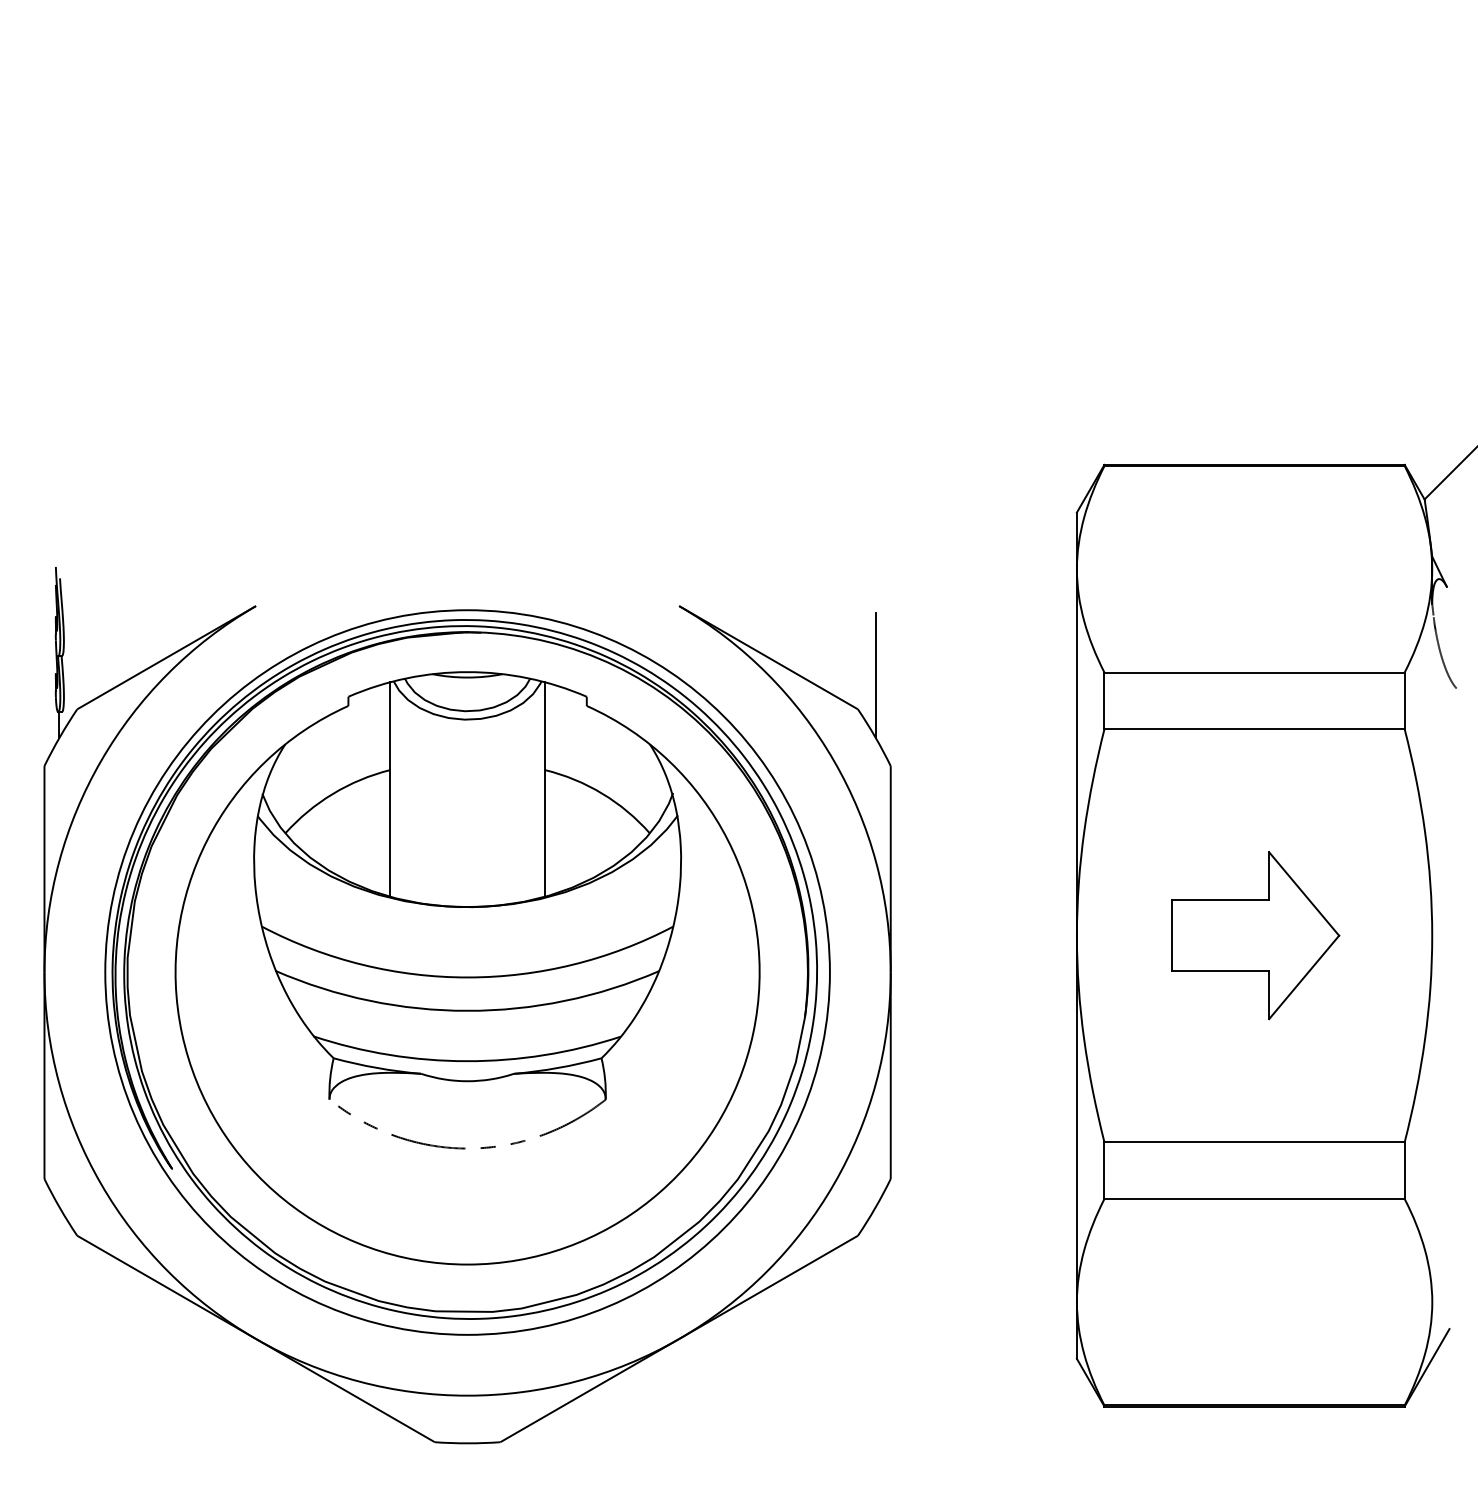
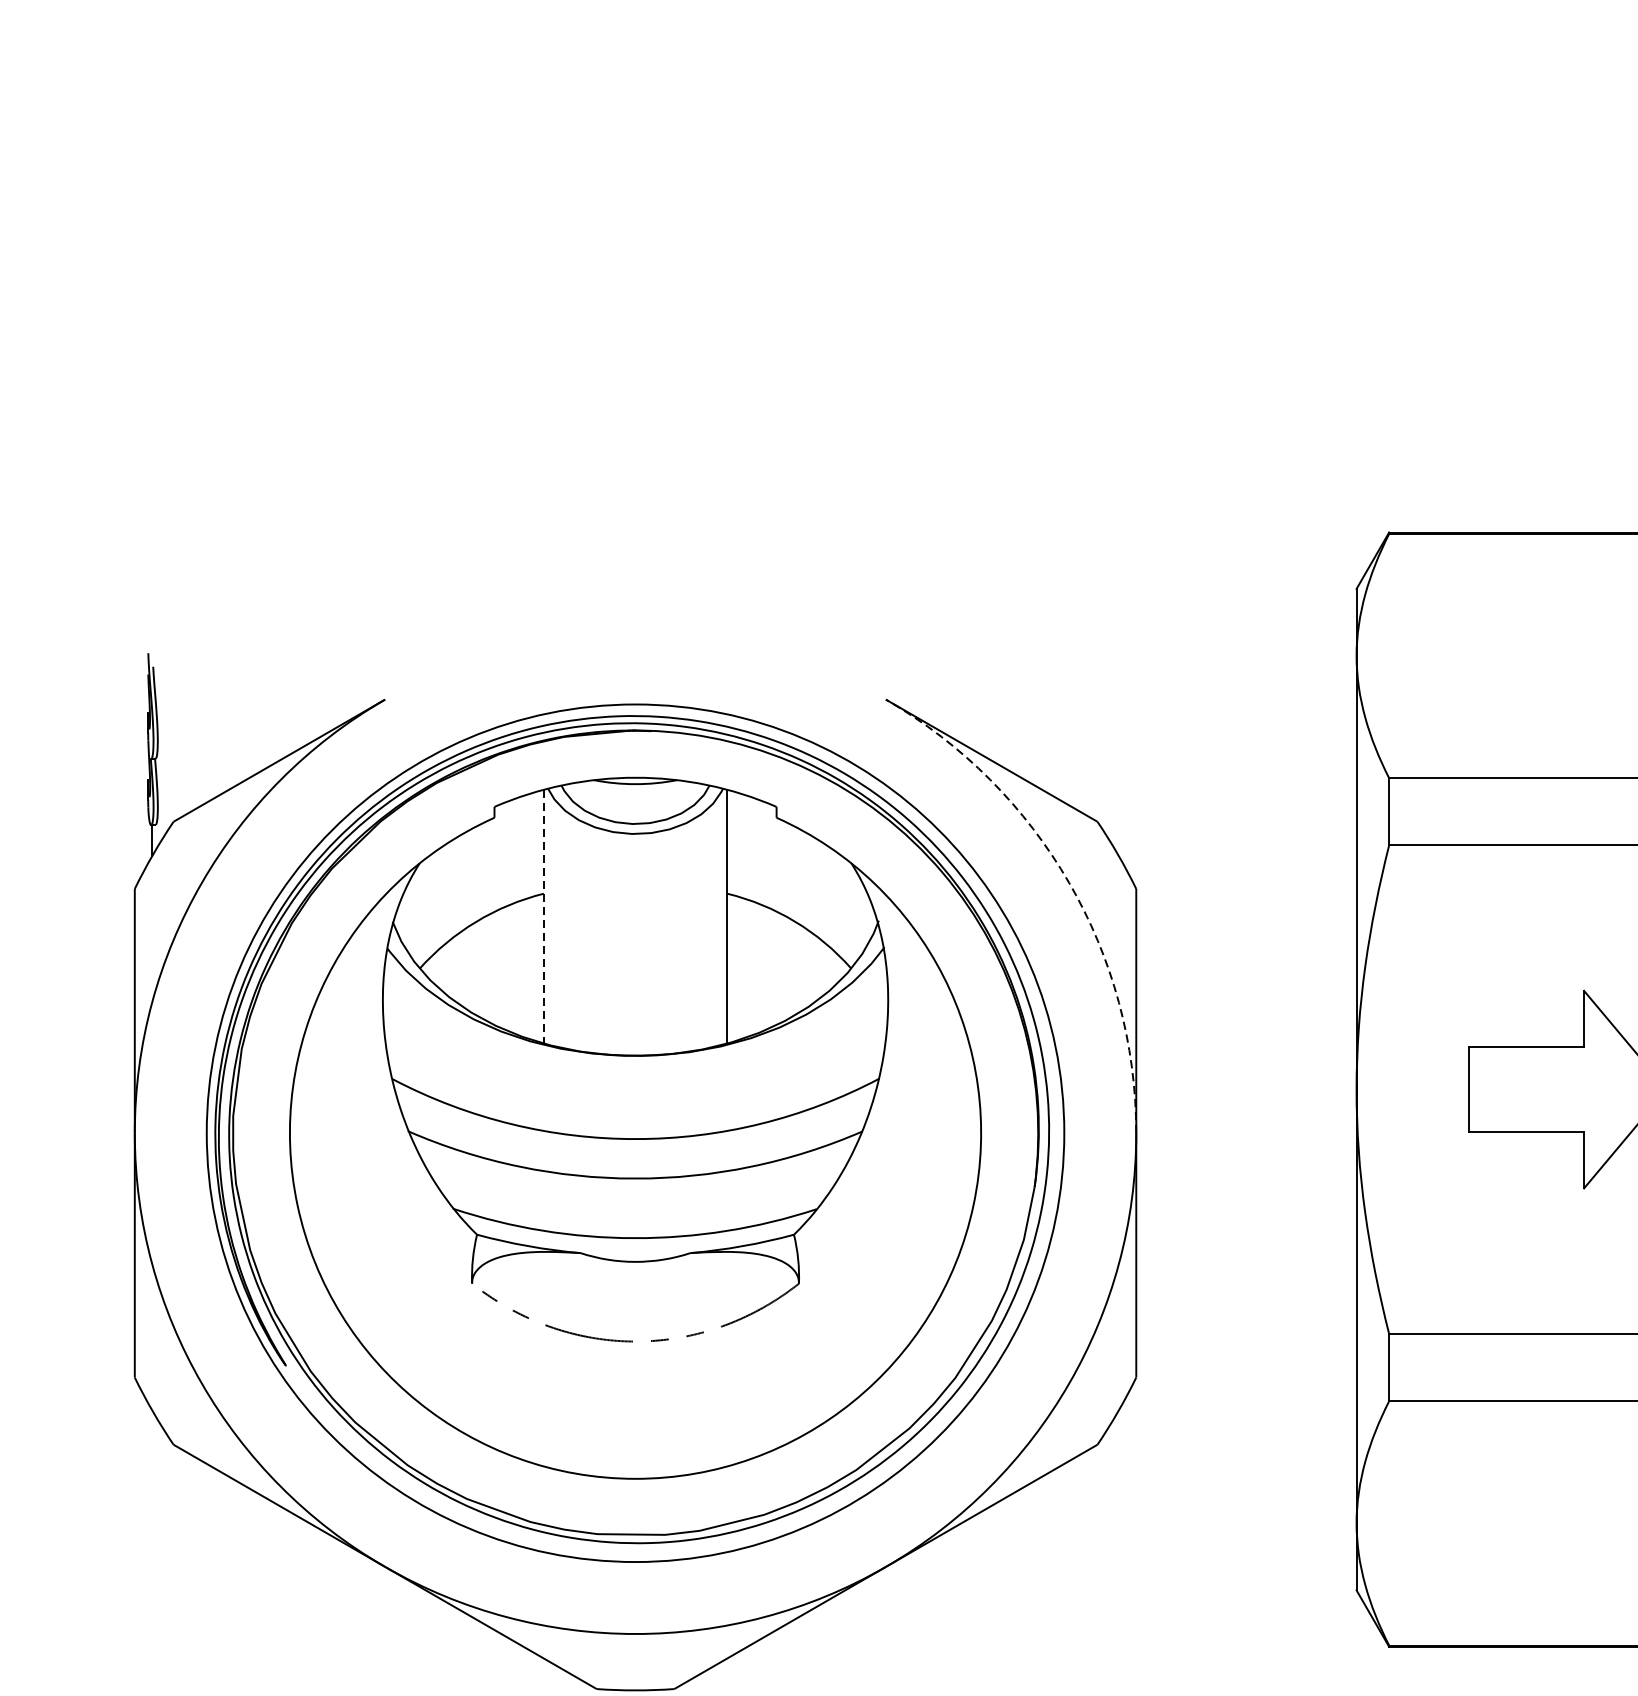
line: (875, 675) -> (1118, 781), removed
arc: (834, 760) -> (1069, 882), solid -> dashed
line: (390, 790) -> (544, 917), solid -> dashed

